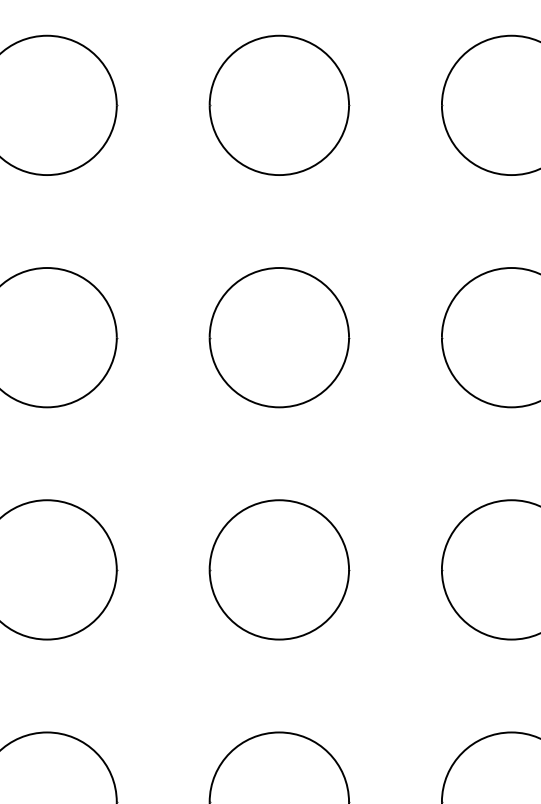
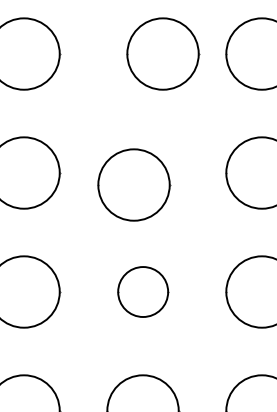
part: (280, 104) -> (163, 53), moved
part: (280, 336) -> (134, 184), moved
part: (280, 568) -> (143, 291), size x0.7

